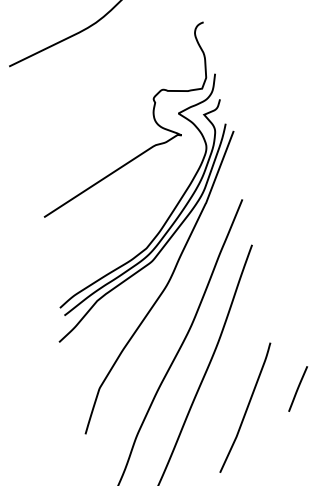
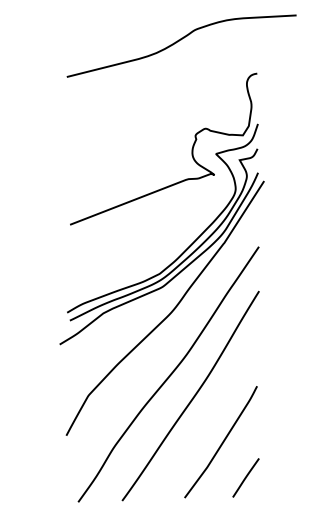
line: (297, 388) -> (245, 477), moved

